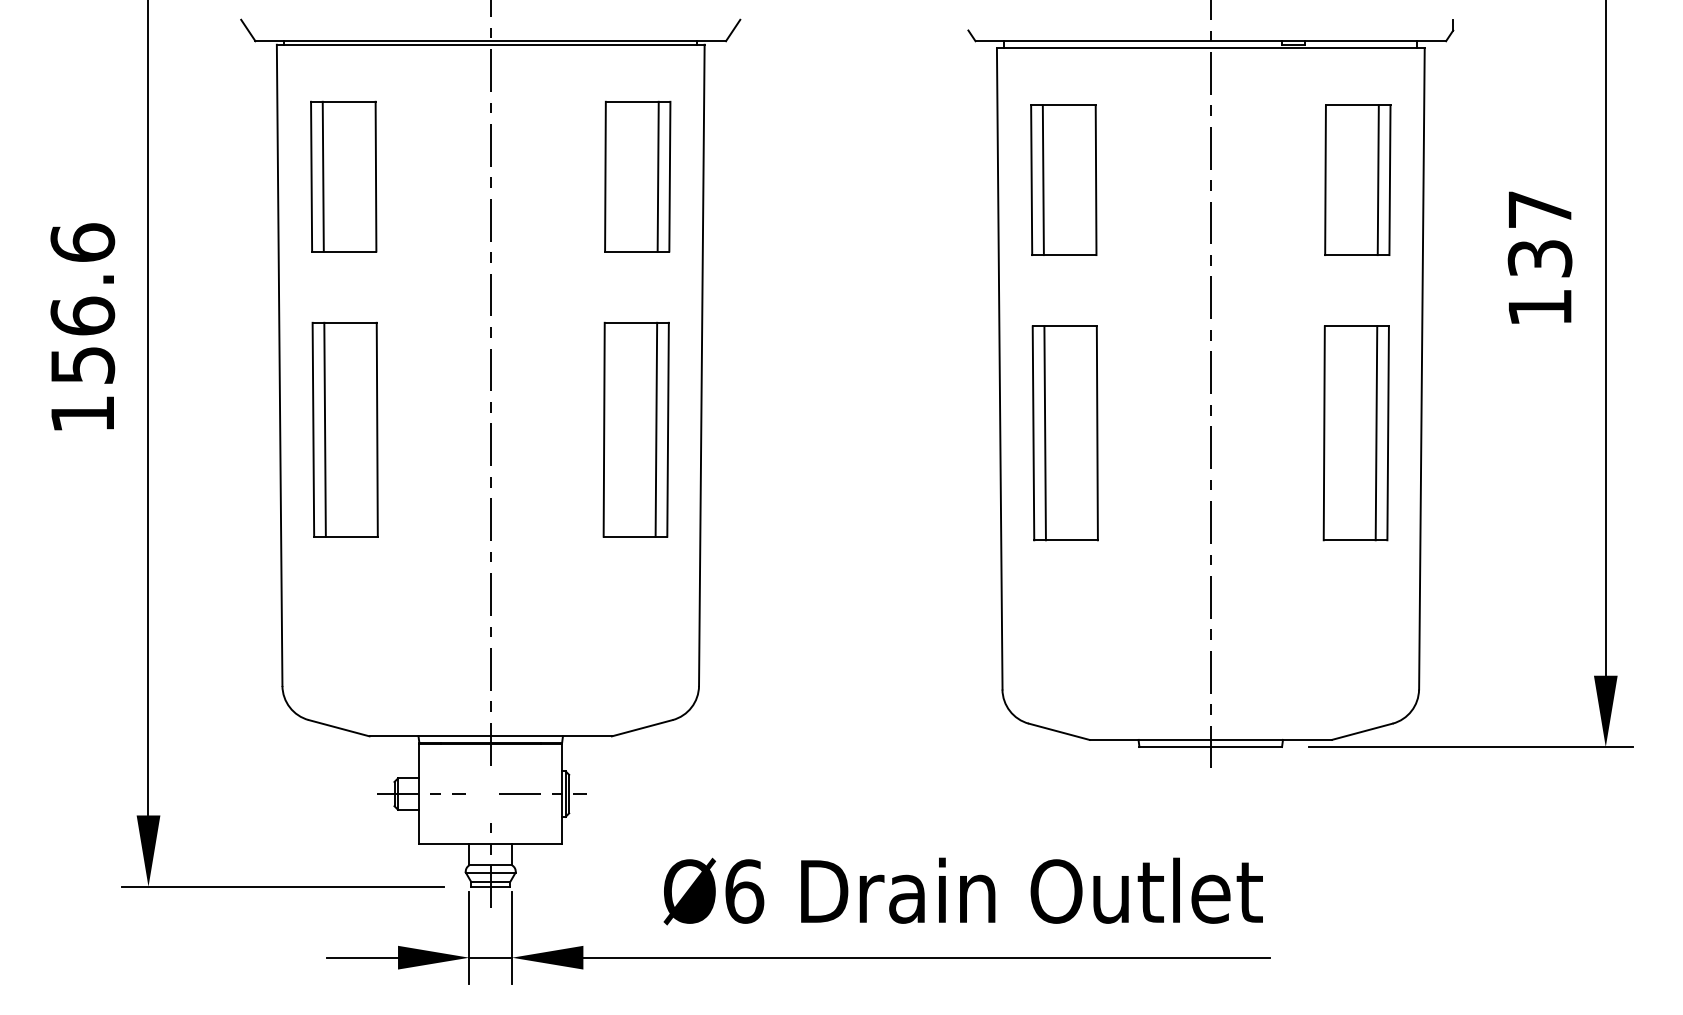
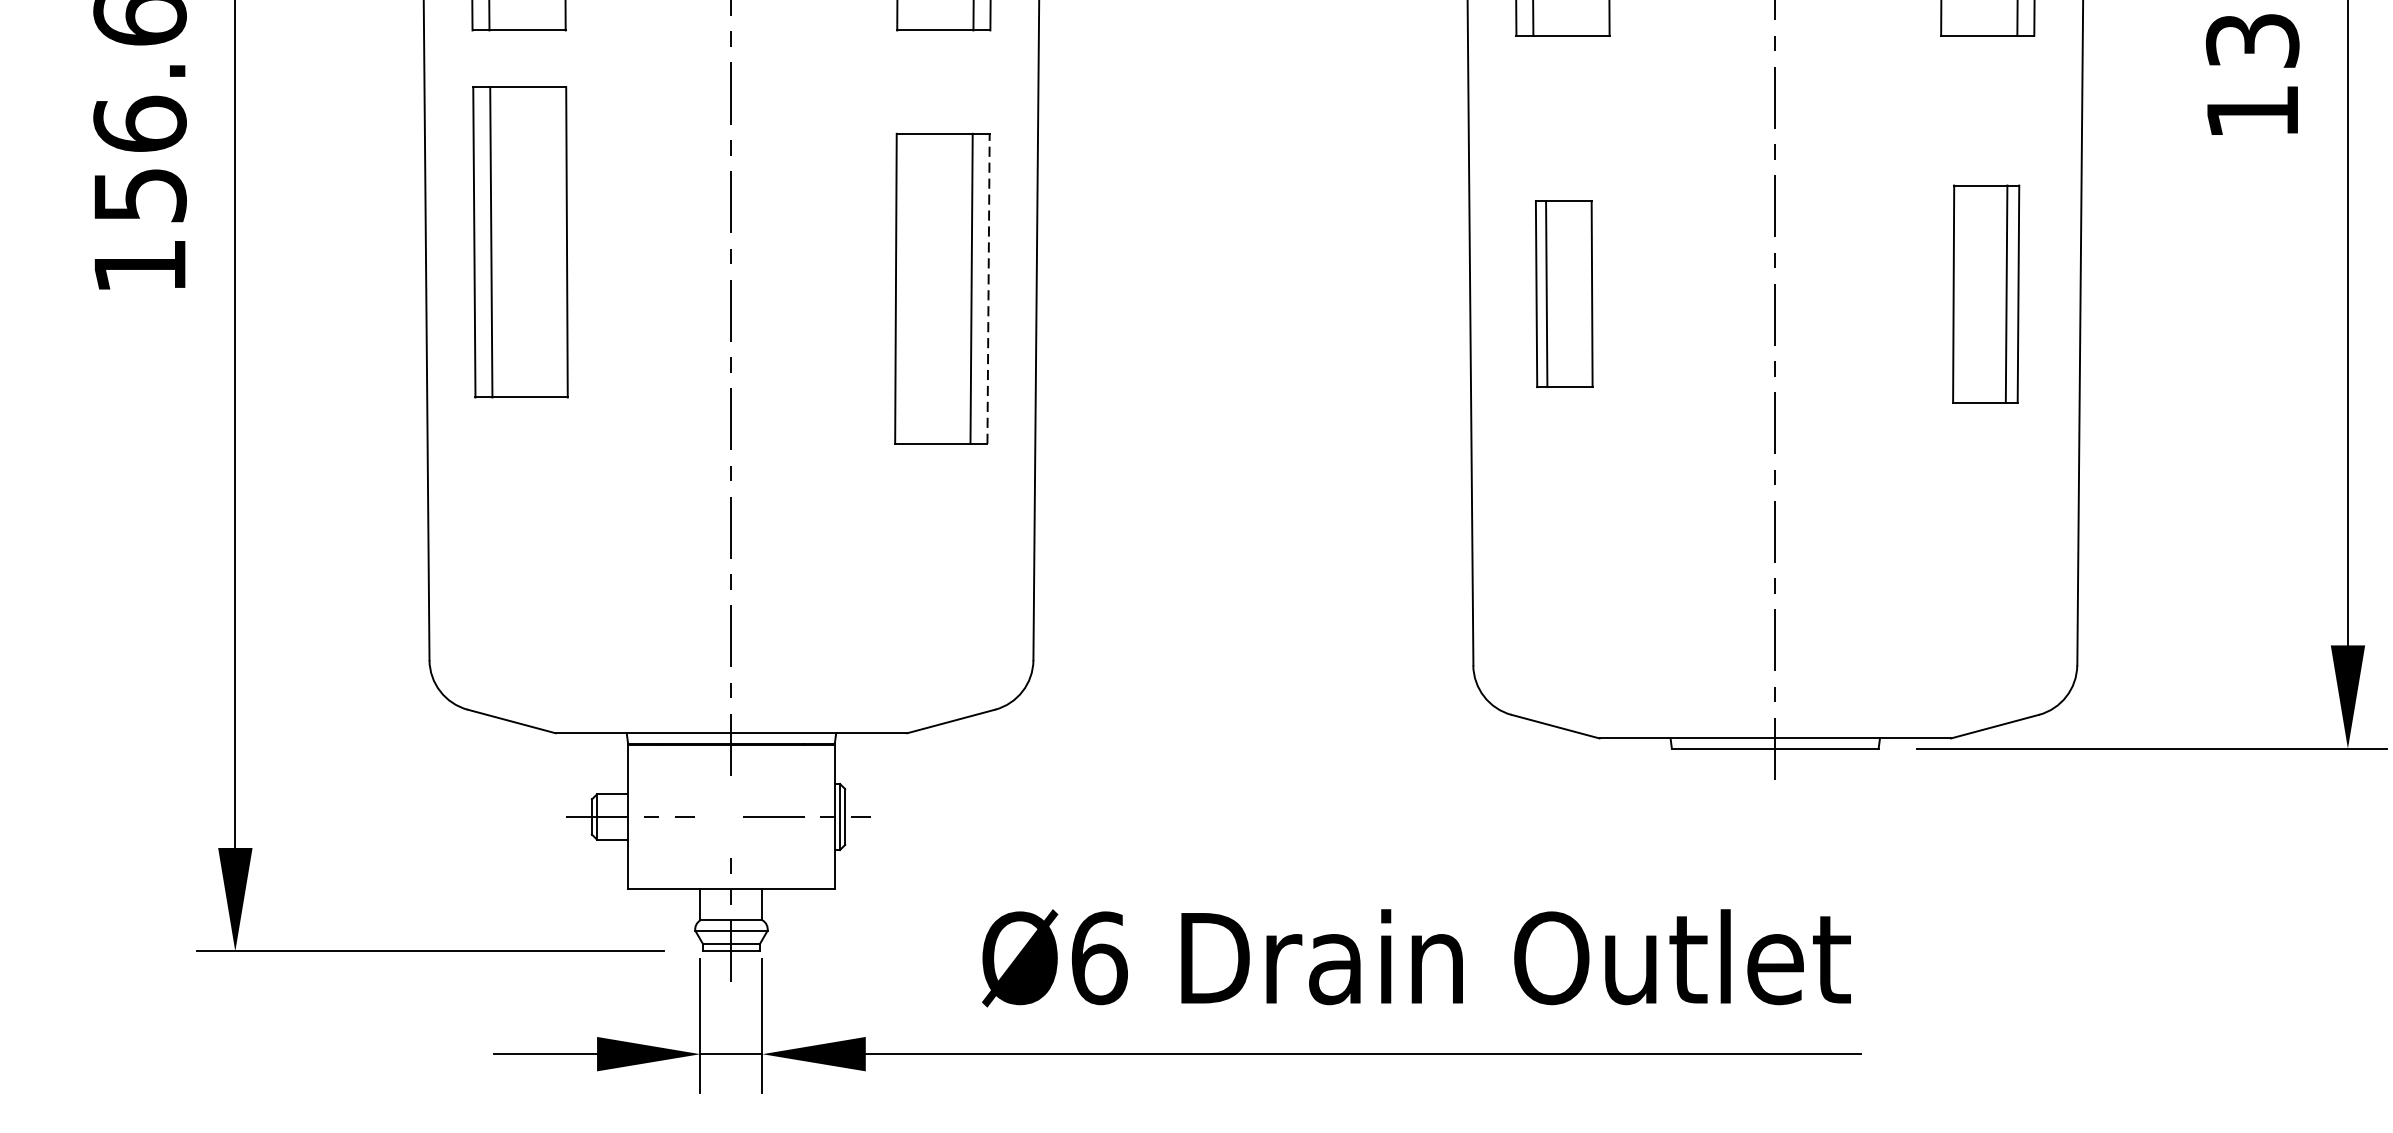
part: (344, 429) -> (519, 242), moved
line: (668, 429) -> (989, 288), solid -> dashed
part: (1064, 433) -> (1563, 294), size x0.6
part: (1355, 433) -> (1985, 294), size x0.7

